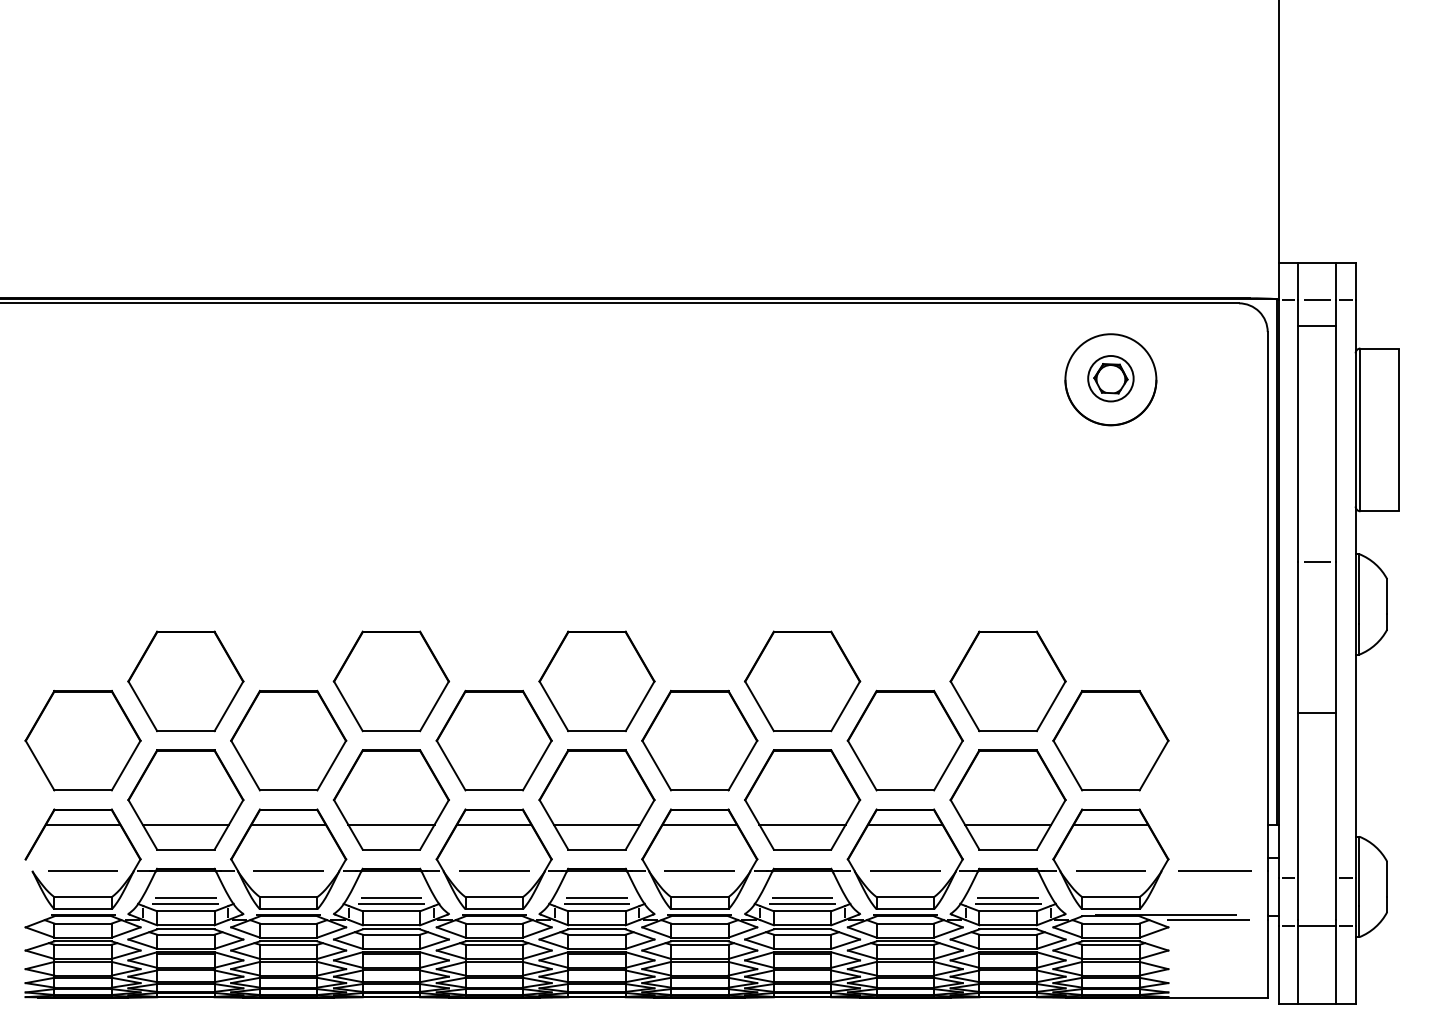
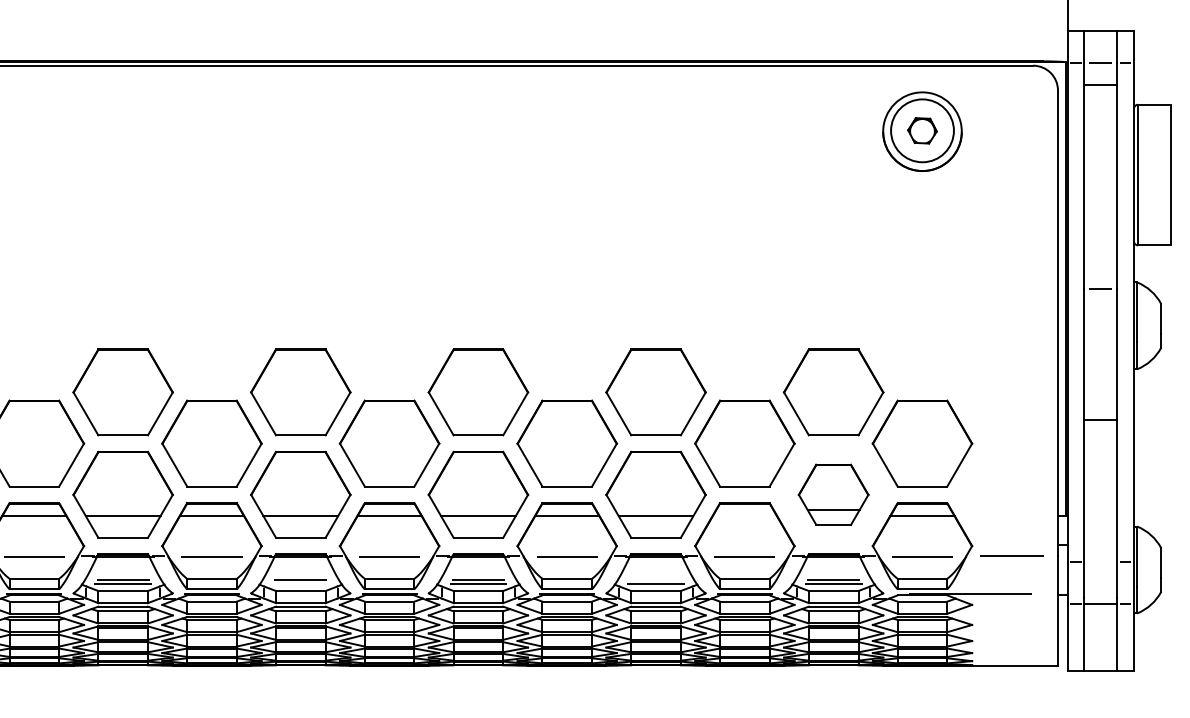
circle: (1110, 378) -> (922, 130), size x1.6
part: (1007, 799) -> (833, 494), size x0.7
line: (905, 824) -> (744, 516), removed
line: (802, 898) -> (655, 579), removed
line: (391, 903) -> (300, 584), removed
line: (1207, 920) -> (1005, 598), removed

